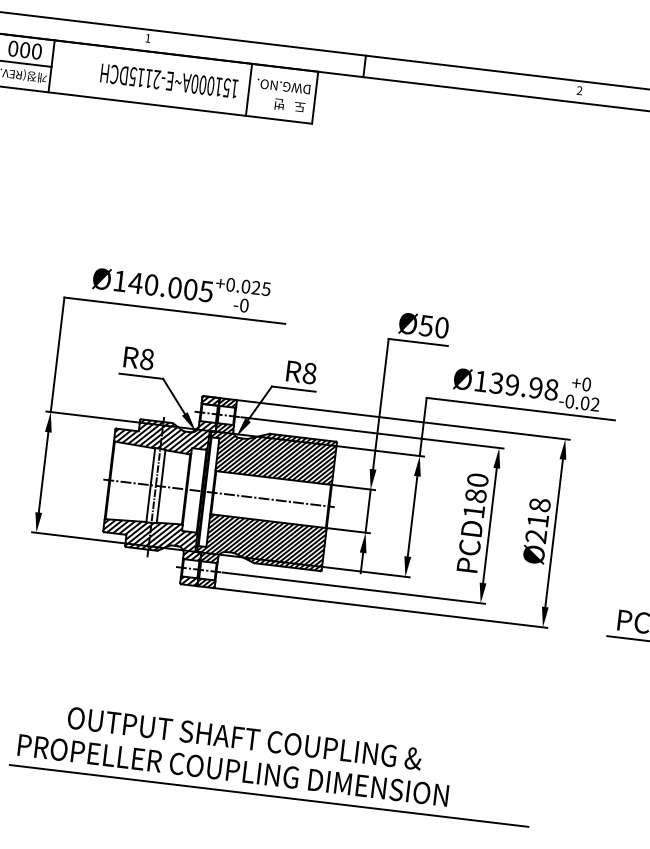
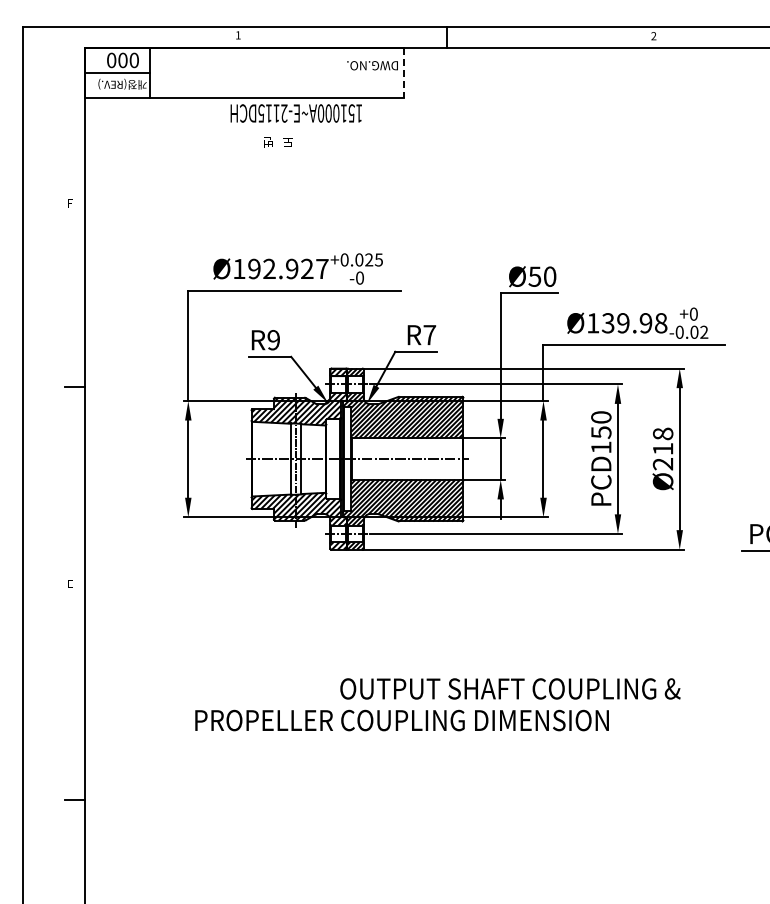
text: (168, 81) -> (295, 113), moved
line: (248, 89) -> (339, 72), removed
line: (314, 98) -> (403, 73), solid -> dashed
text: (289, 106) -> (278, 142), moved
text: (170, 286) -> (287, 268), Ø140.005 -> Ø192.927
text: (146, 359) -> (273, 340), R8 -> R9
text: (309, 373) -> (429, 335), R8 -> R7
text: (476, 495) -> (601, 432), PCD180 -> PCD150
text: (244, 738) -> (510, 688), moved
line: (268, 795) -> (438, 740), removed

